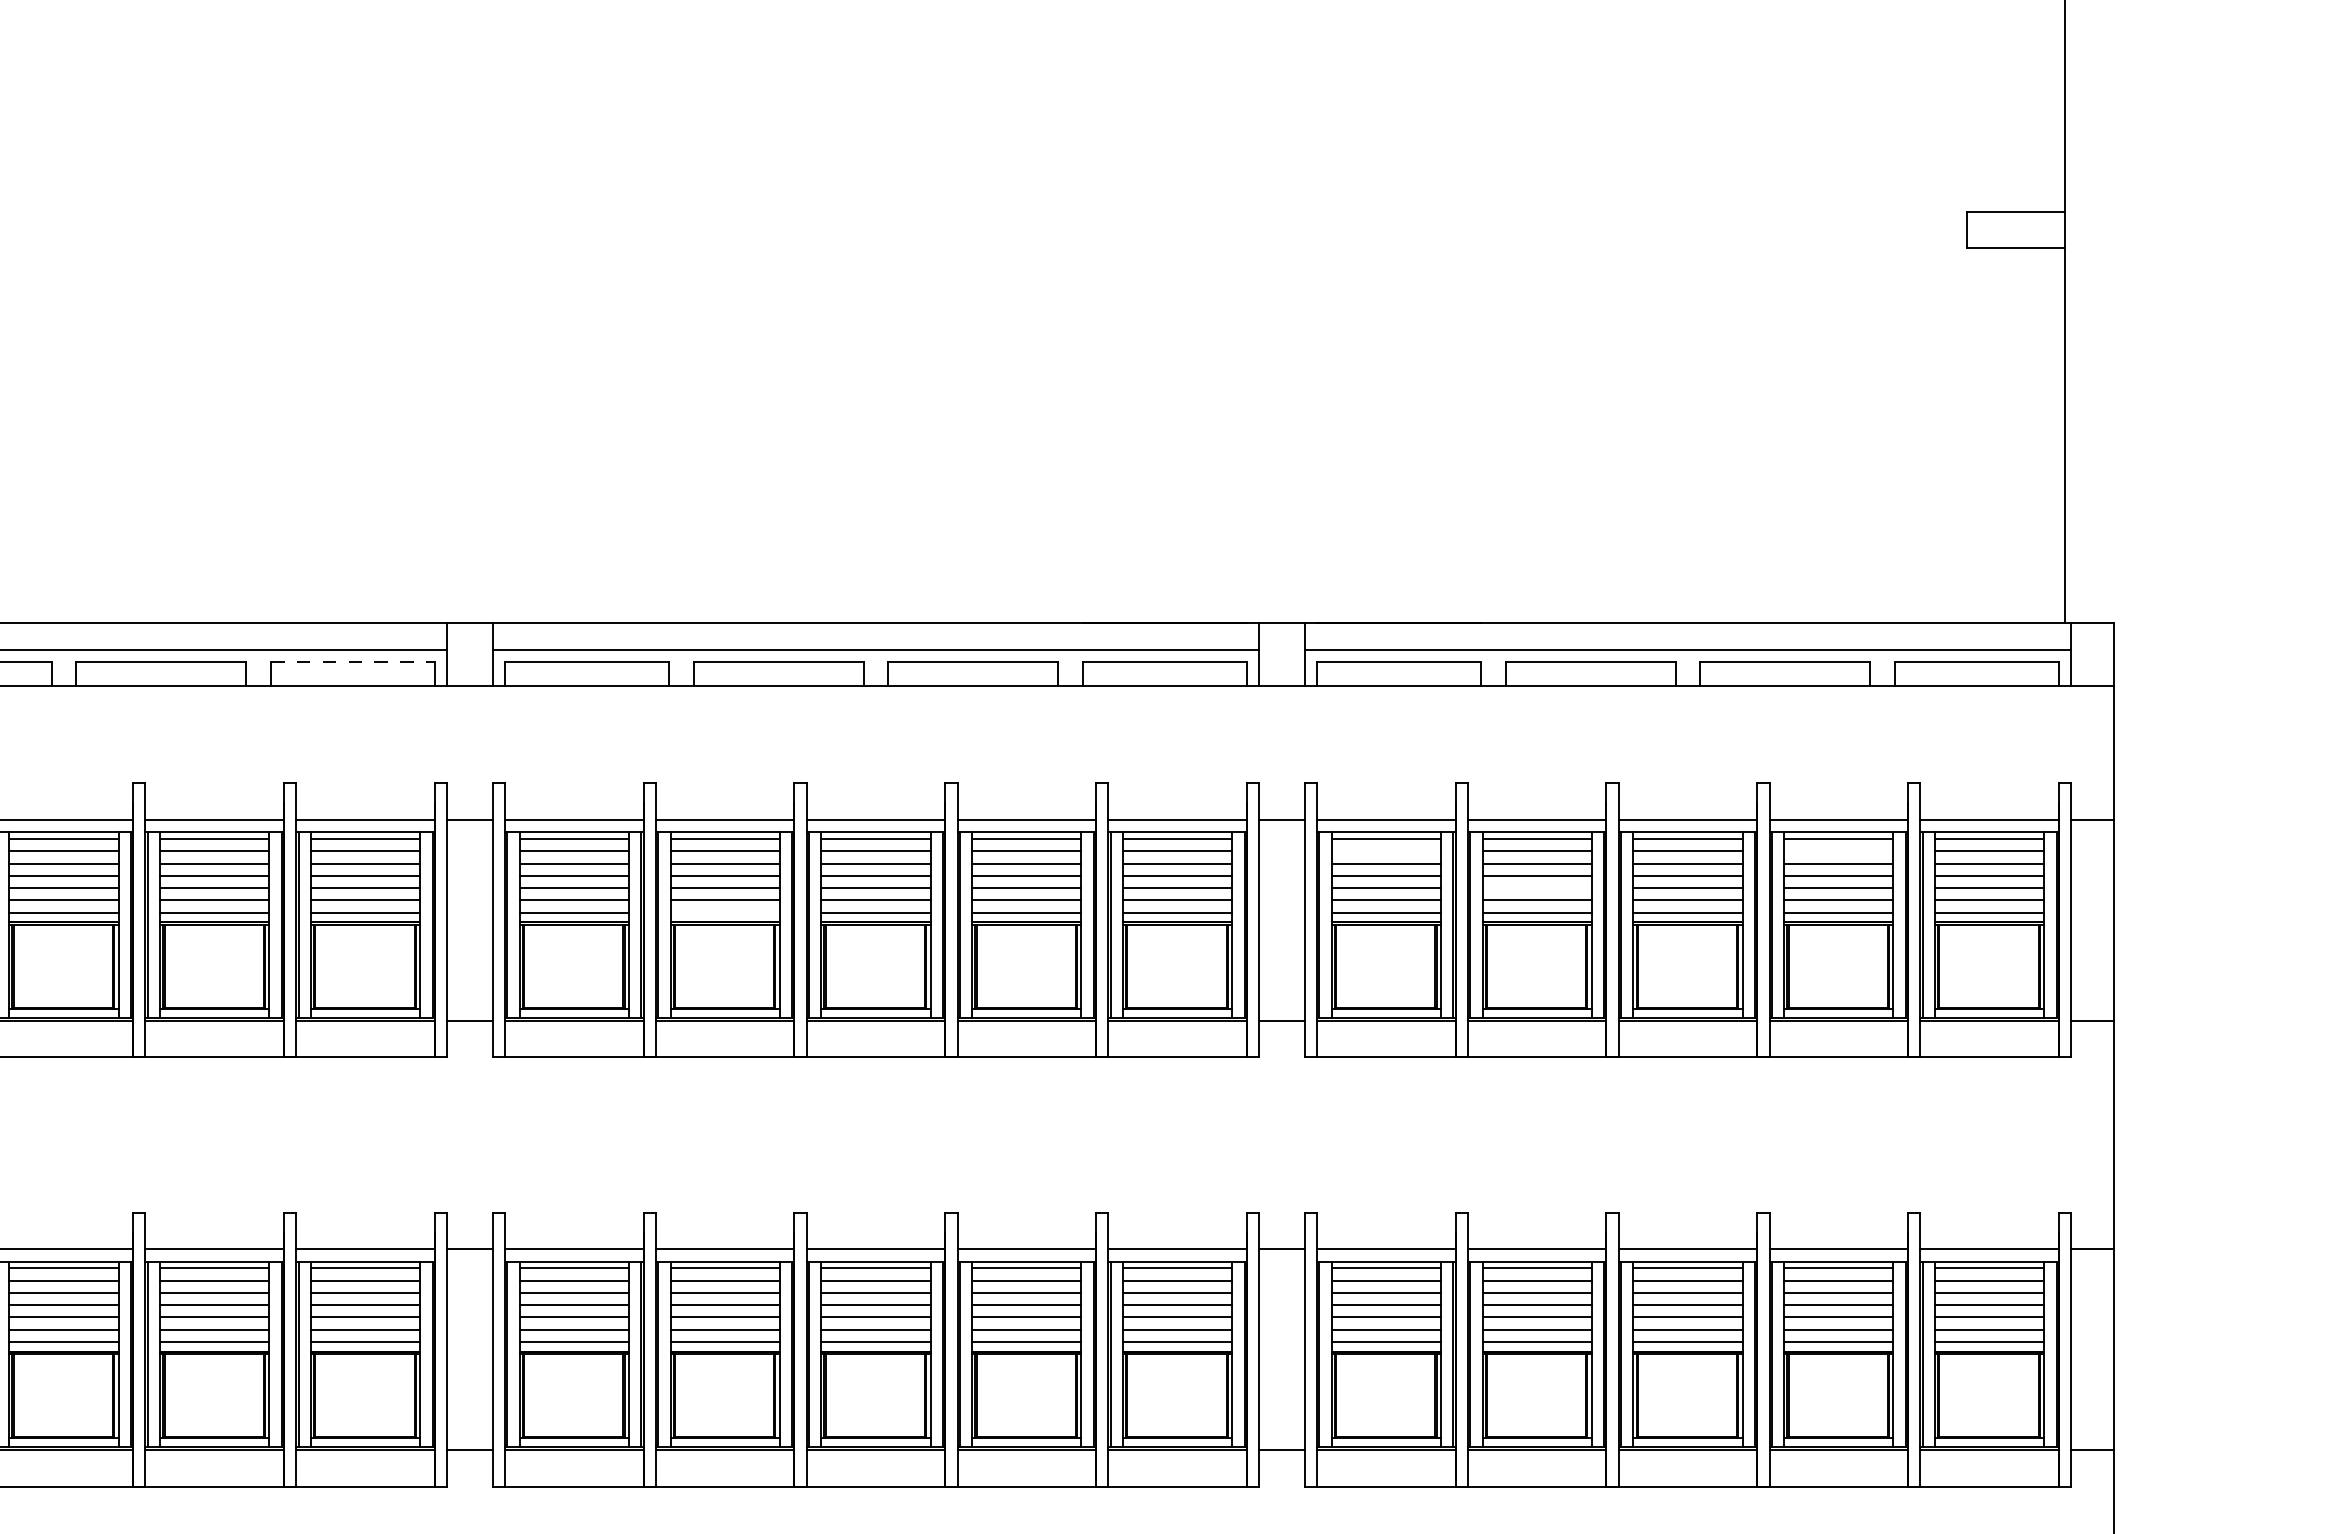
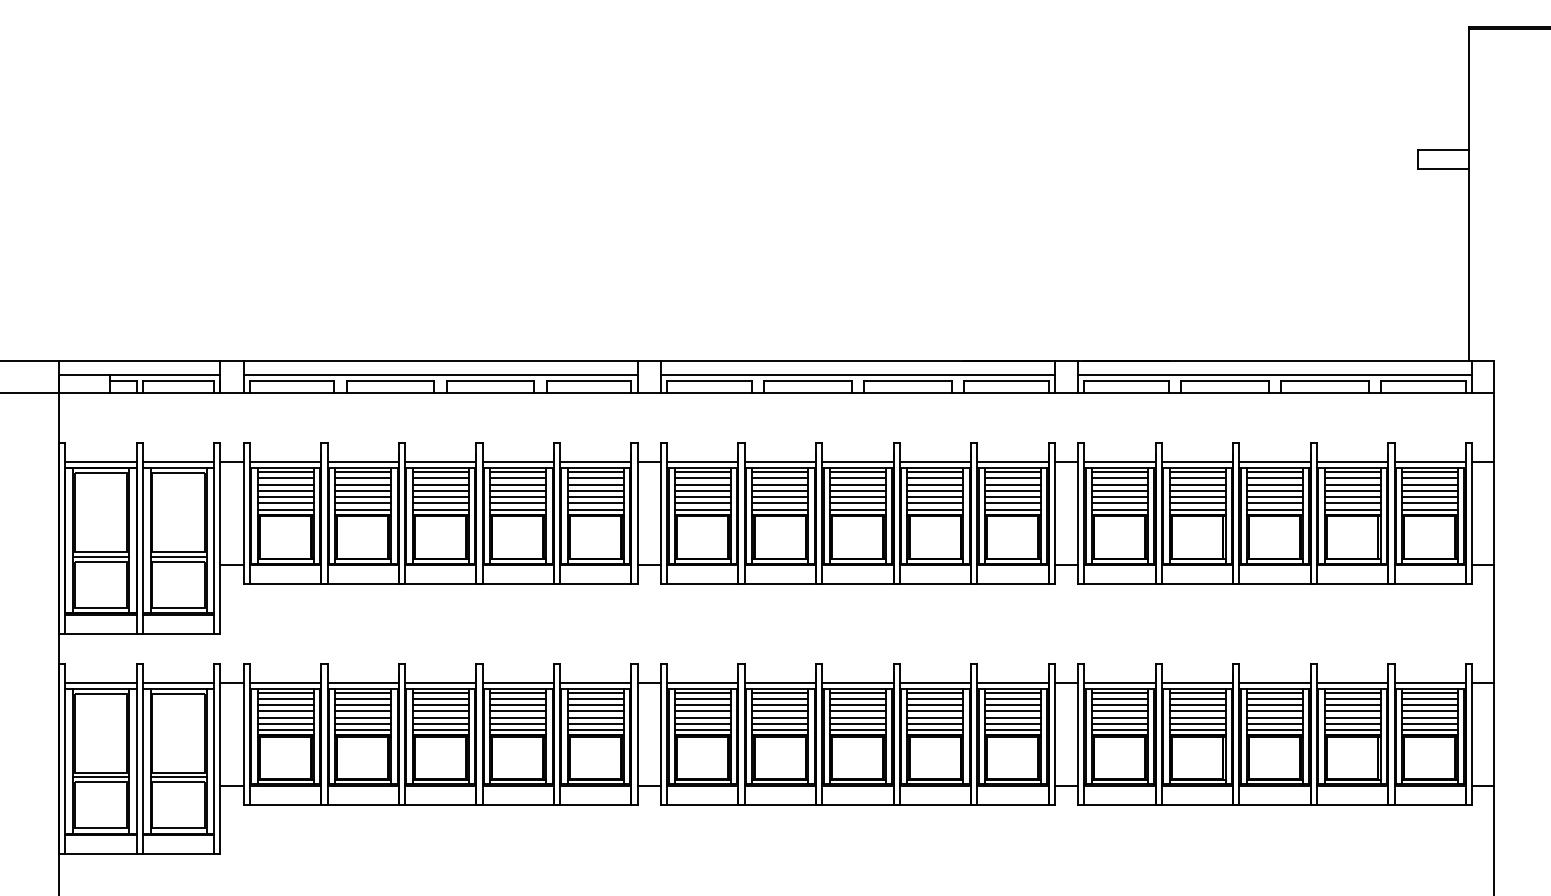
line: (353, 661) -> (589, 380), dashed -> solid
line: (1387, 851) -> (1120, 478), added
line: (1838, 851) -> (1352, 478), added
line: (1537, 888) -> (1197, 497), added
line: (725, 912) -> (780, 509), added

